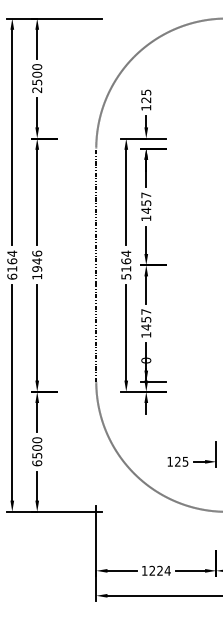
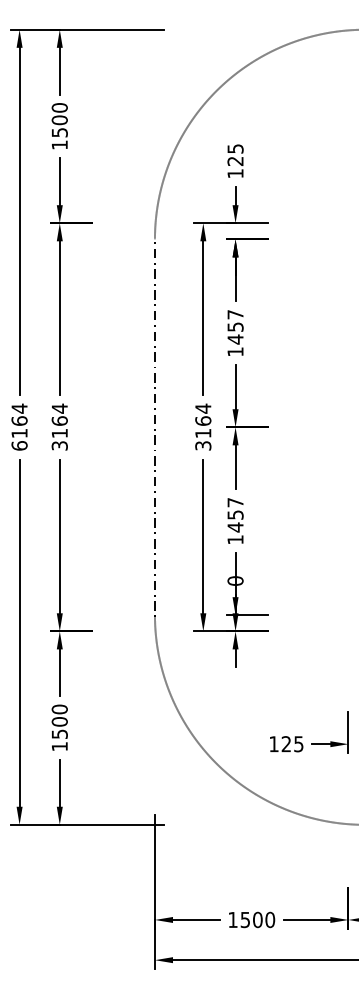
text: (36, 90) -> (58, 145), 2500 -> 1500
text: (37, 264) -> (60, 426), 1946 -> 3164
text: (125, 276) -> (202, 445), 5164 -> 3164
text: (37, 463) -> (60, 746), 6500 -> 1500
text: (159, 570) -> (256, 919), 1224 -> 1500

